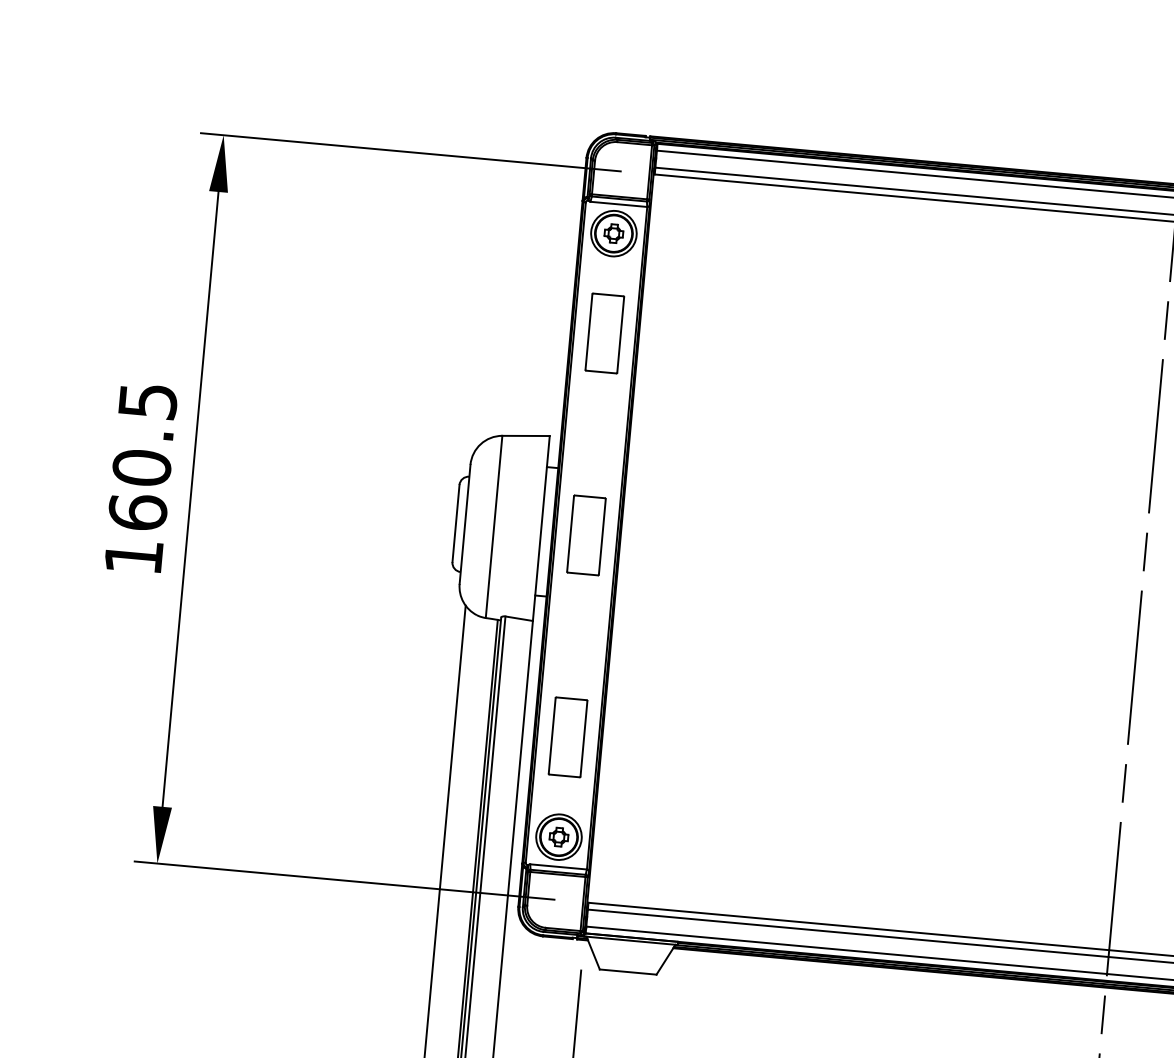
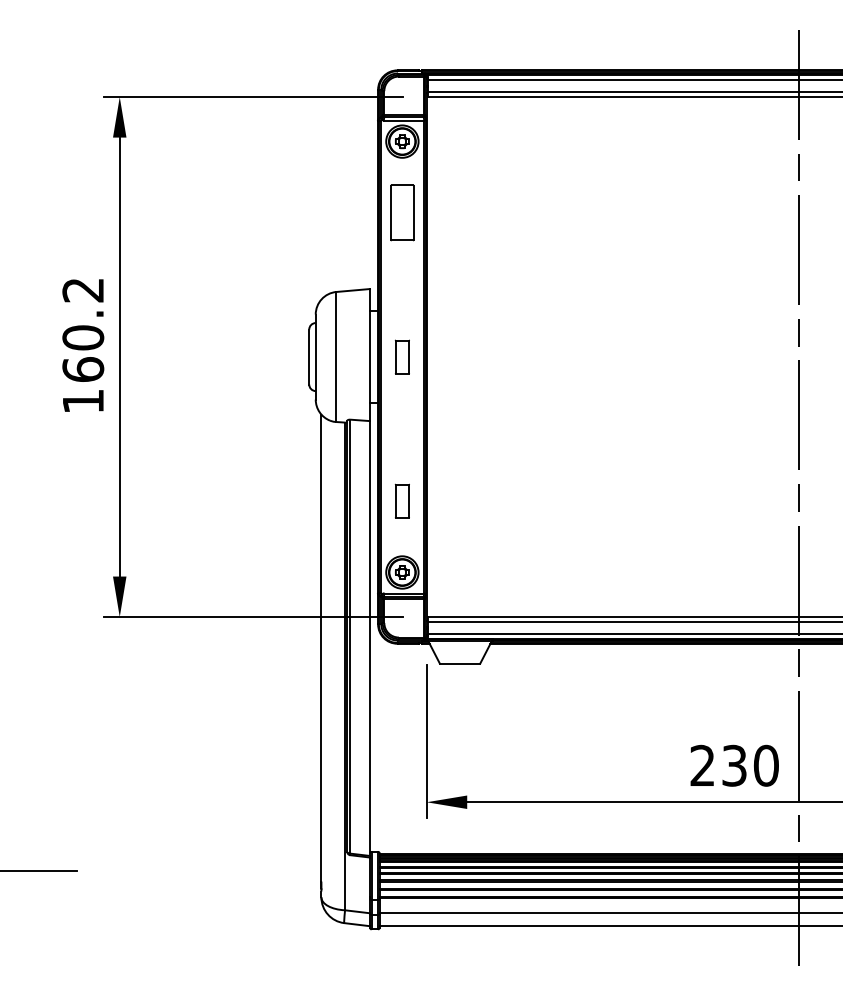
text: (148, 401) -> (83, 290), 160.5 -> 160.2
part: (586, 534) -> (402, 356), size x0.6
part: (568, 736) -> (402, 500), size x0.6

